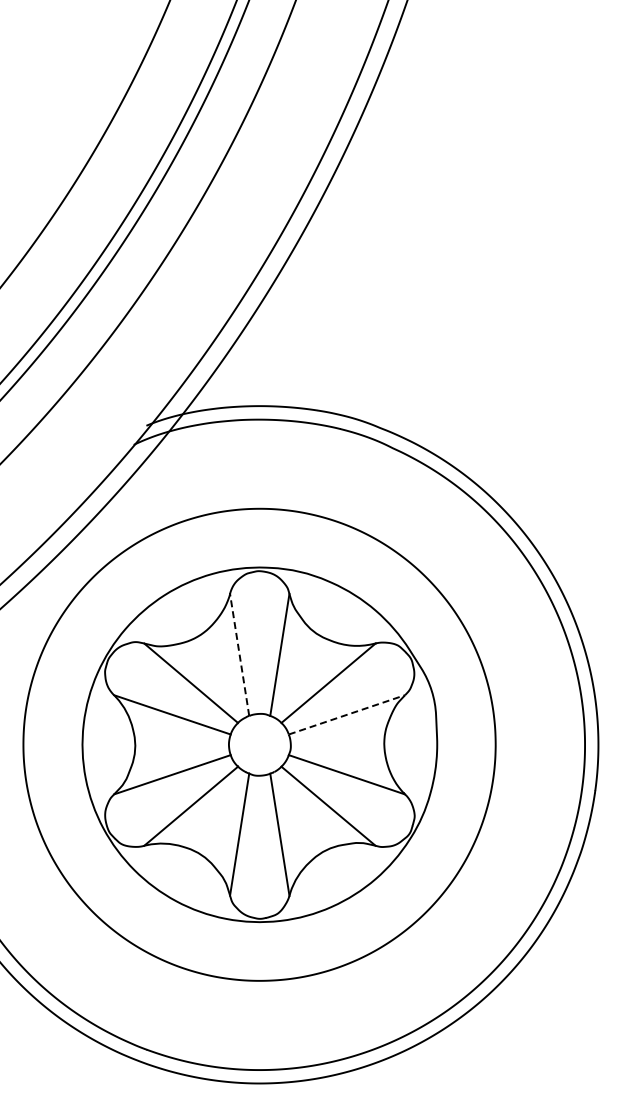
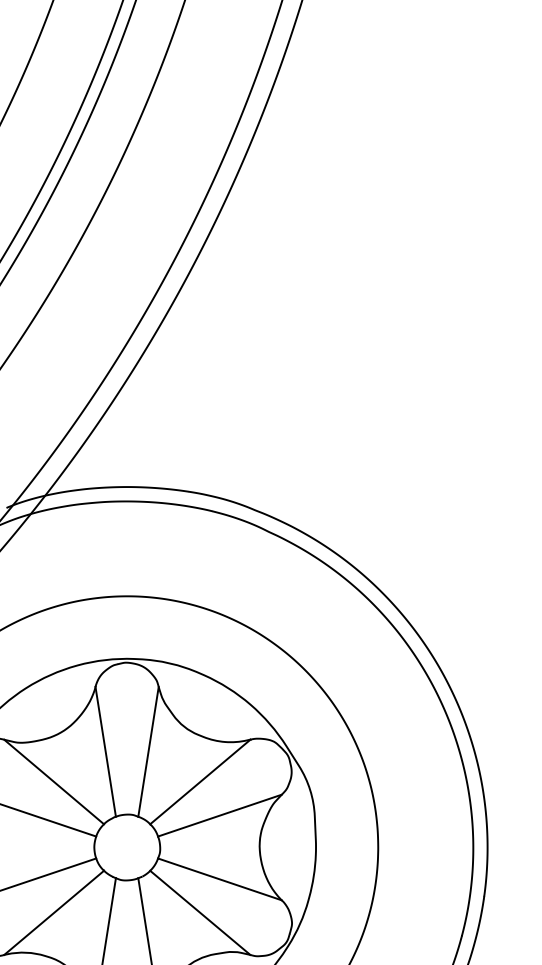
line: (239, 655) -> (105, 752), dashed -> solid
line: (347, 714) -> (220, 815), dashed -> solid

